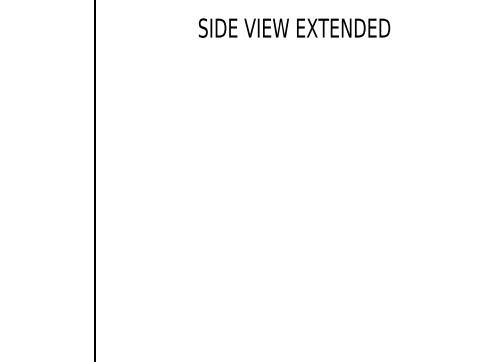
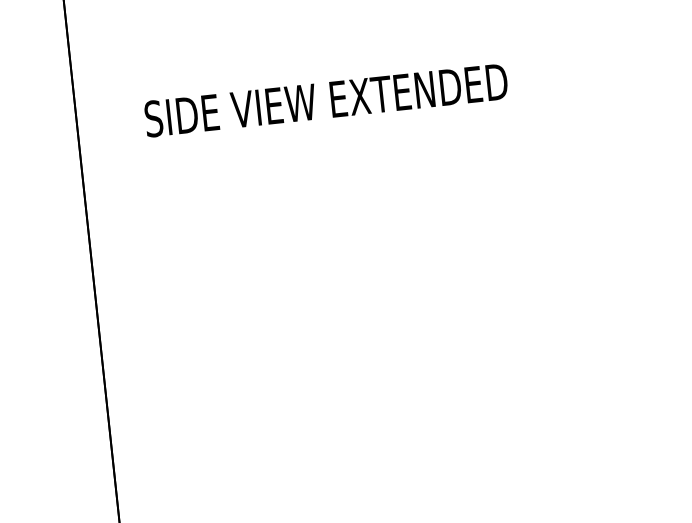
text: (294, 27) -> (326, 99), moved

